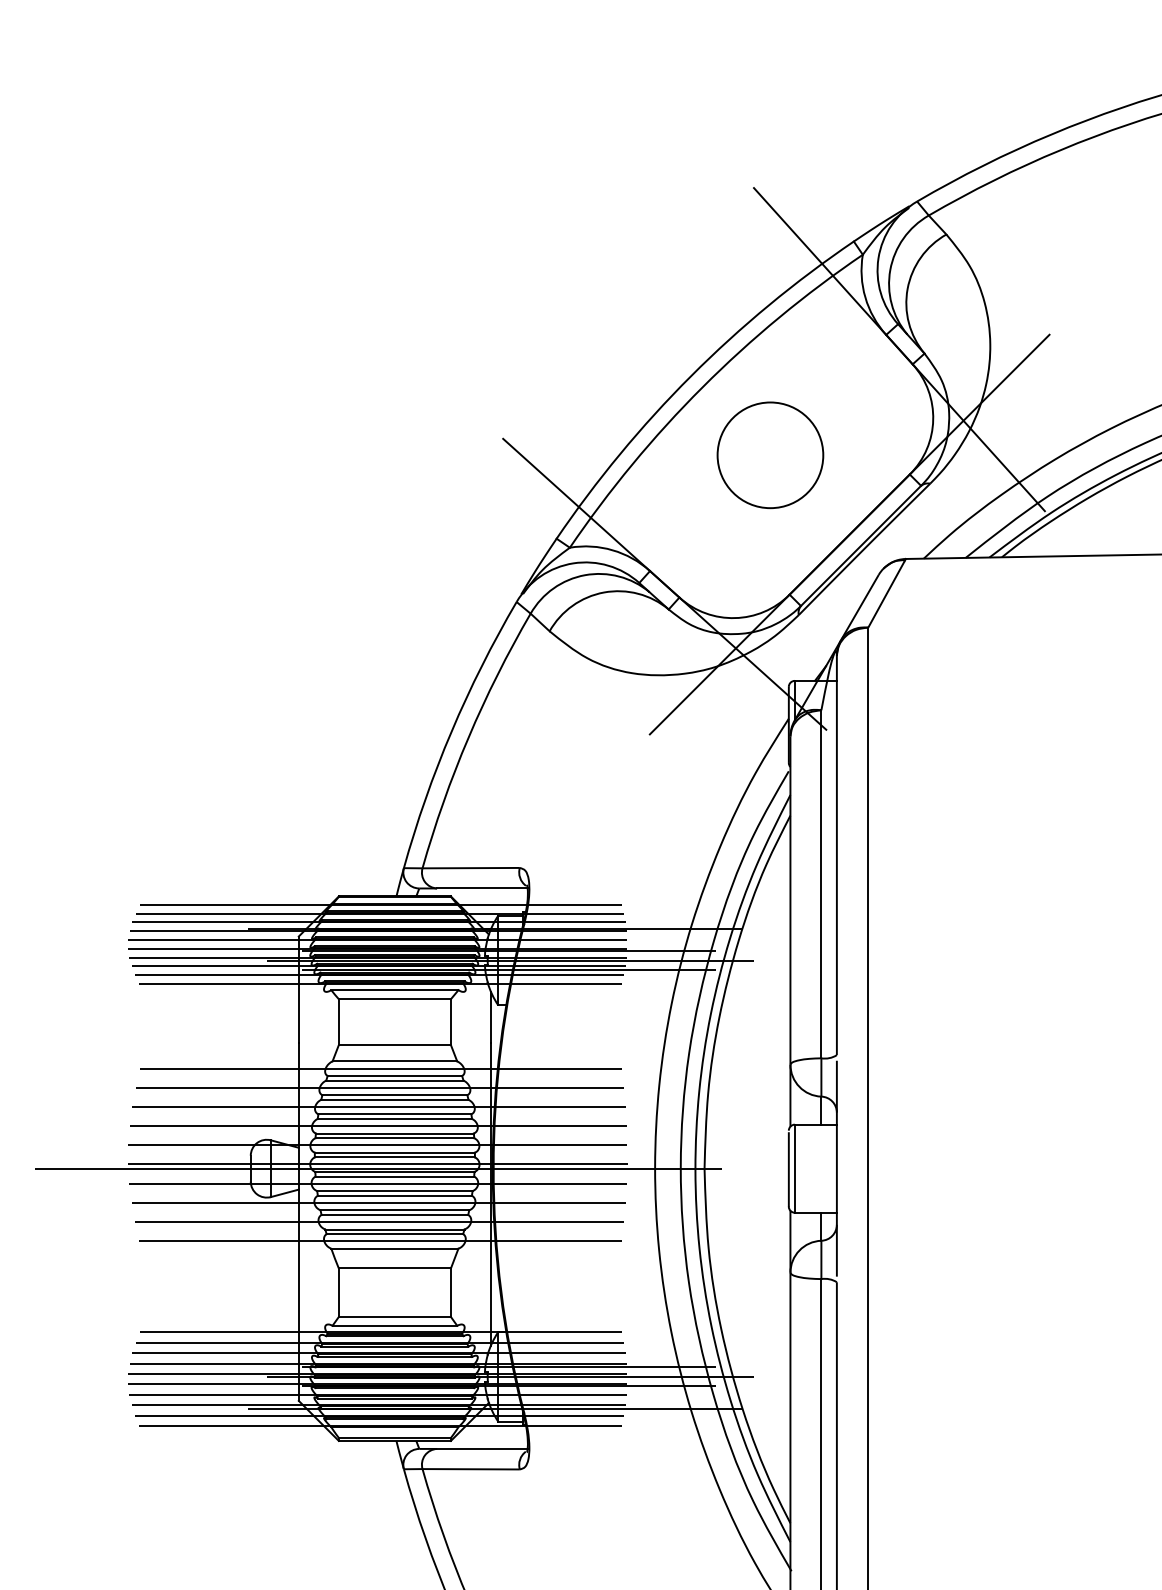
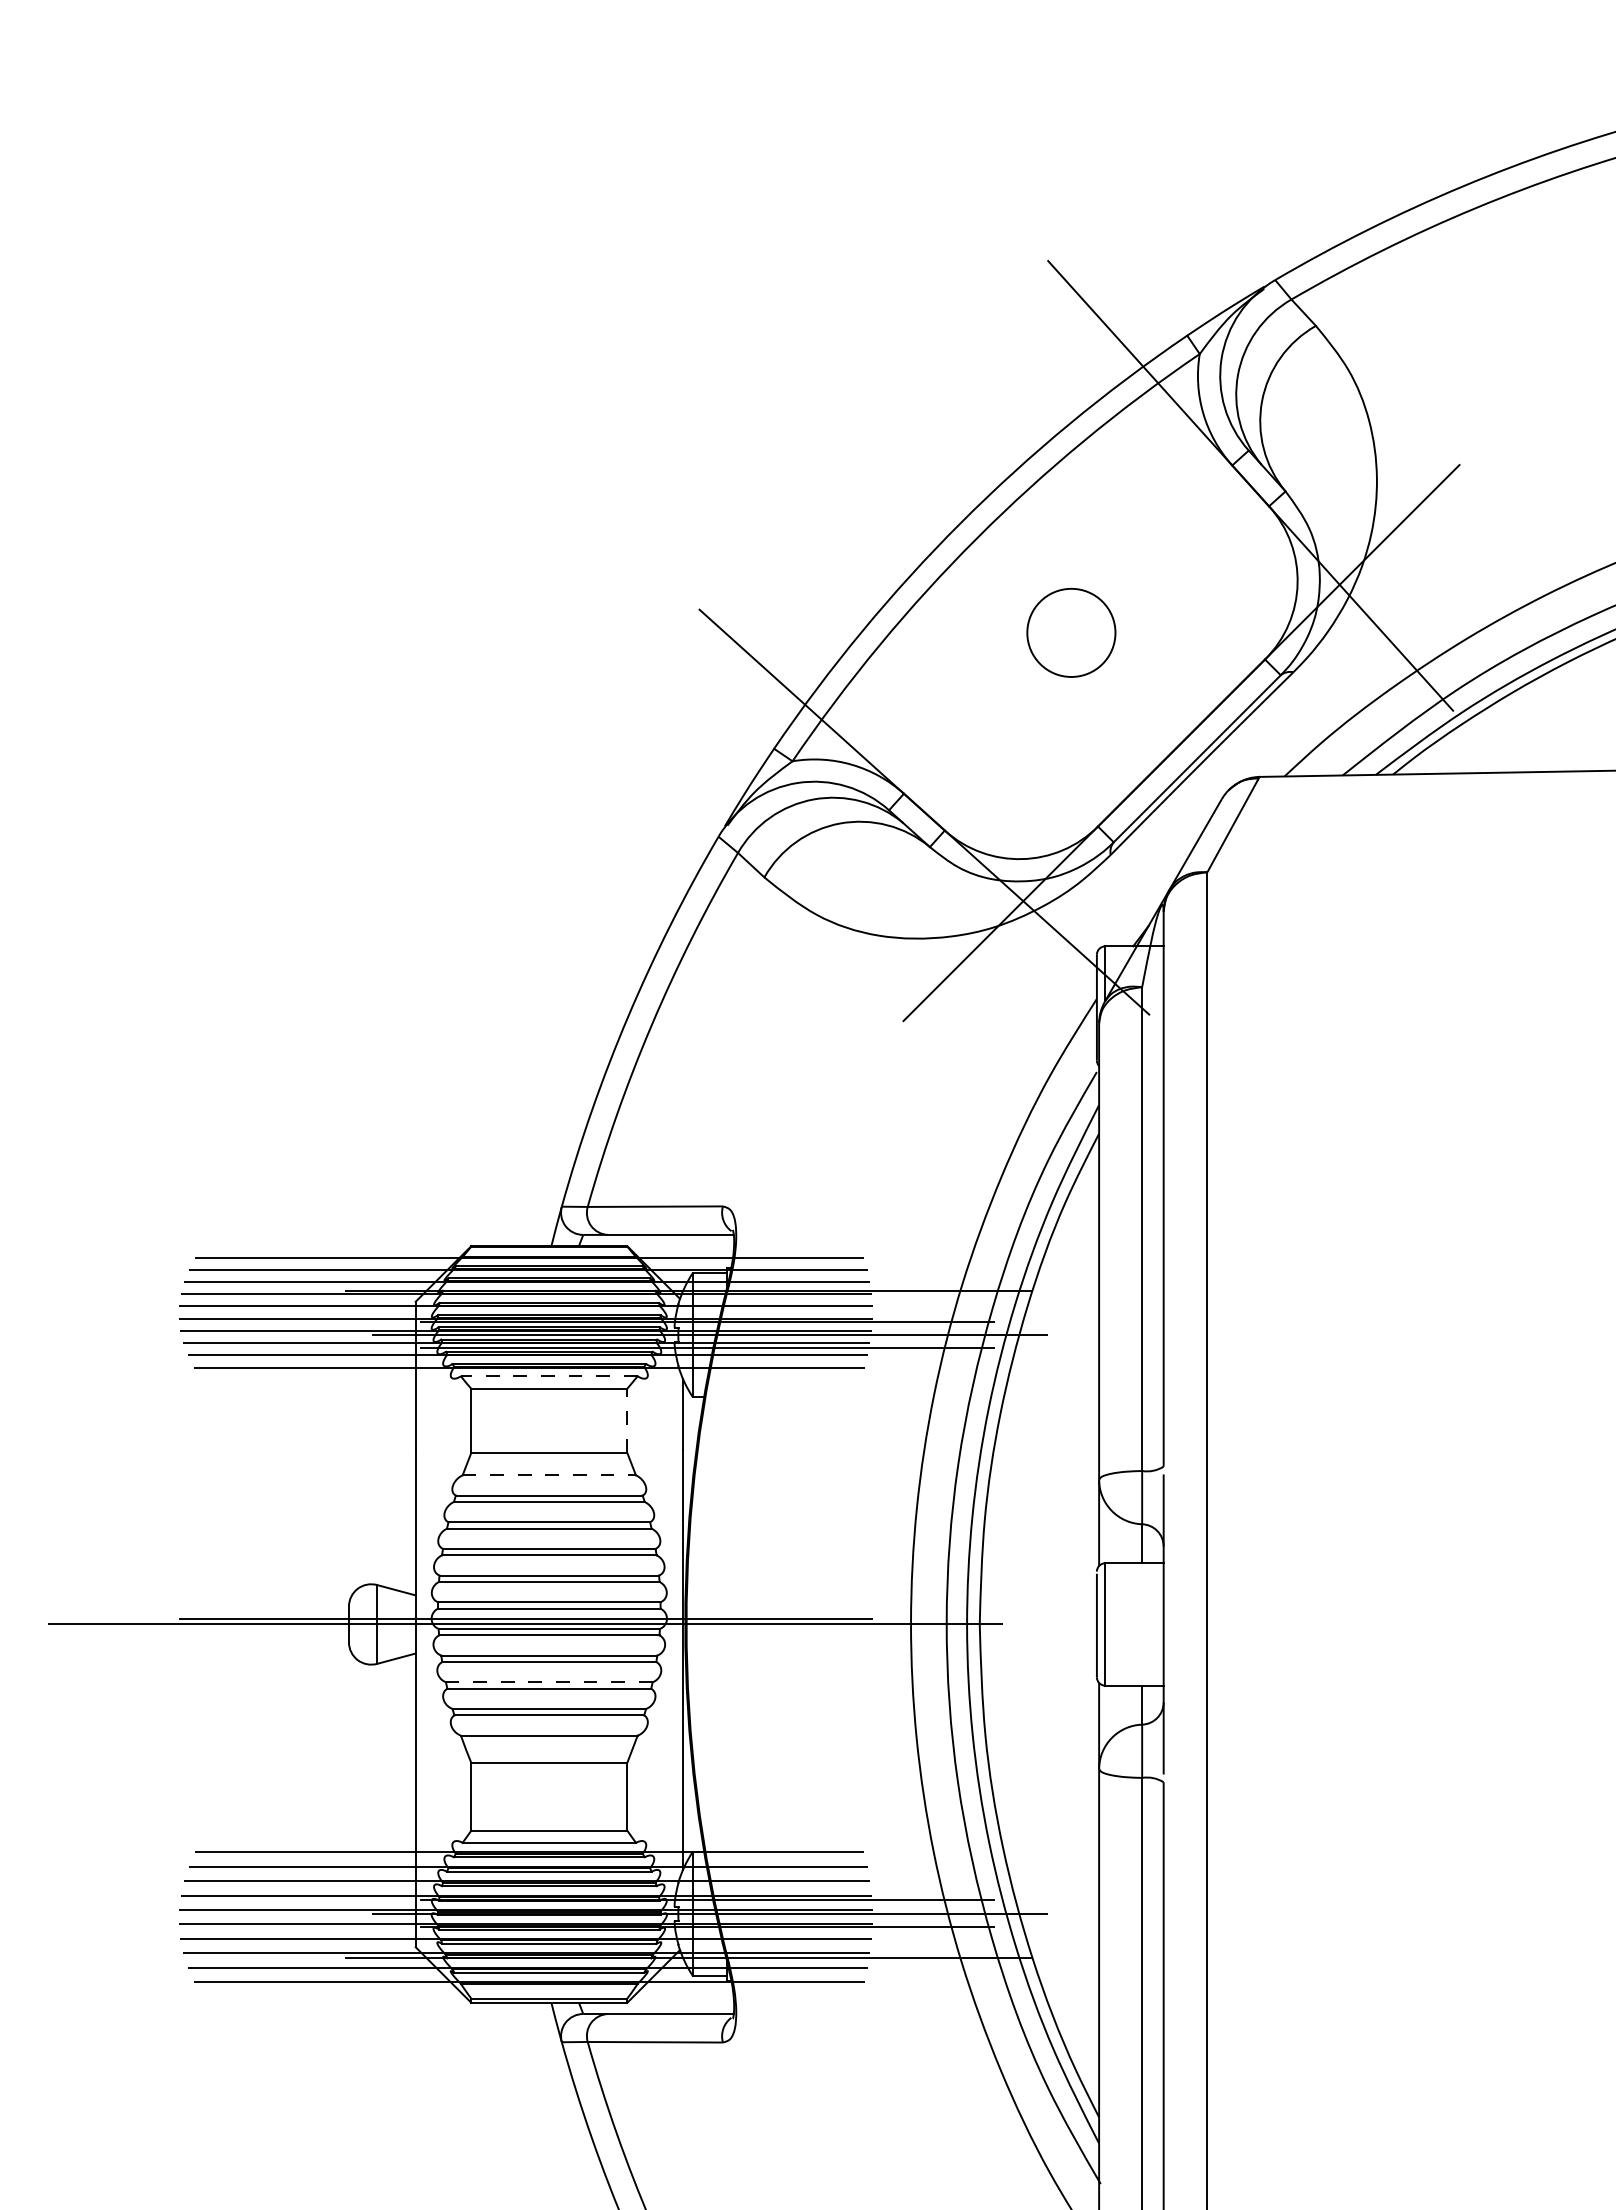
circle: (770, 455) -> (1071, 632), size x0.6
line: (394, 990) -> (548, 1376), solid -> dashed
line: (451, 1021) -> (627, 1420), solid -> dashed
line: (395, 1061) -> (549, 1475), solid -> dashed
line: (380, 1068) -> (529, 1485), removed
line: (379, 1087) -> (527, 1511), removed
line: (378, 1106) -> (526, 1538), removed
line: (377, 1126) -> (525, 1565), removed
line: (377, 1144) -> (525, 1591), removed
line: (377, 1183) -> (525, 1645), removed
line: (378, 1202) -> (526, 1671), removed
line: (394, 1210) -> (548, 1682), solid -> dashed
line: (379, 1221) -> (527, 1698), removed
line: (380, 1241) -> (529, 1725), removed

